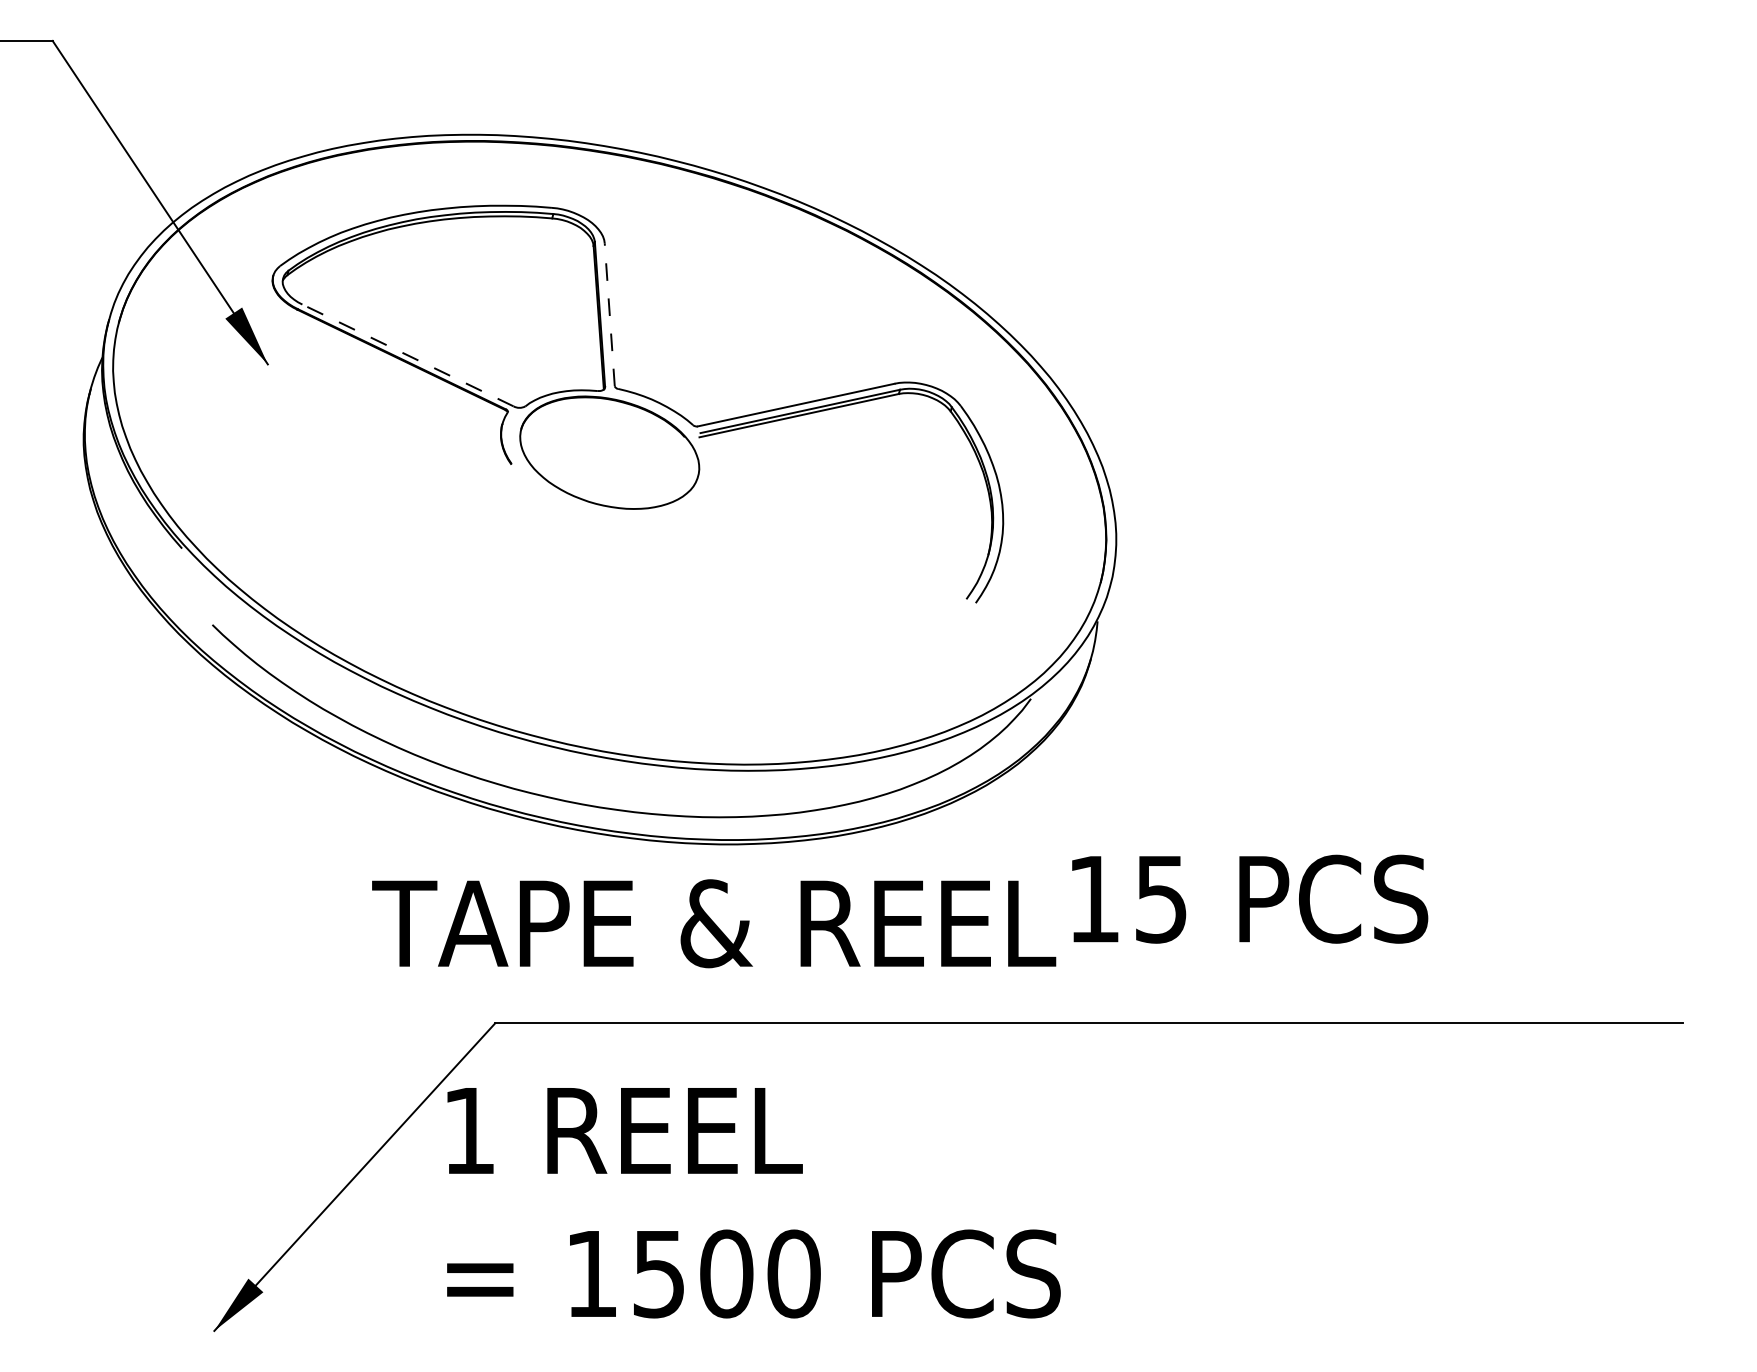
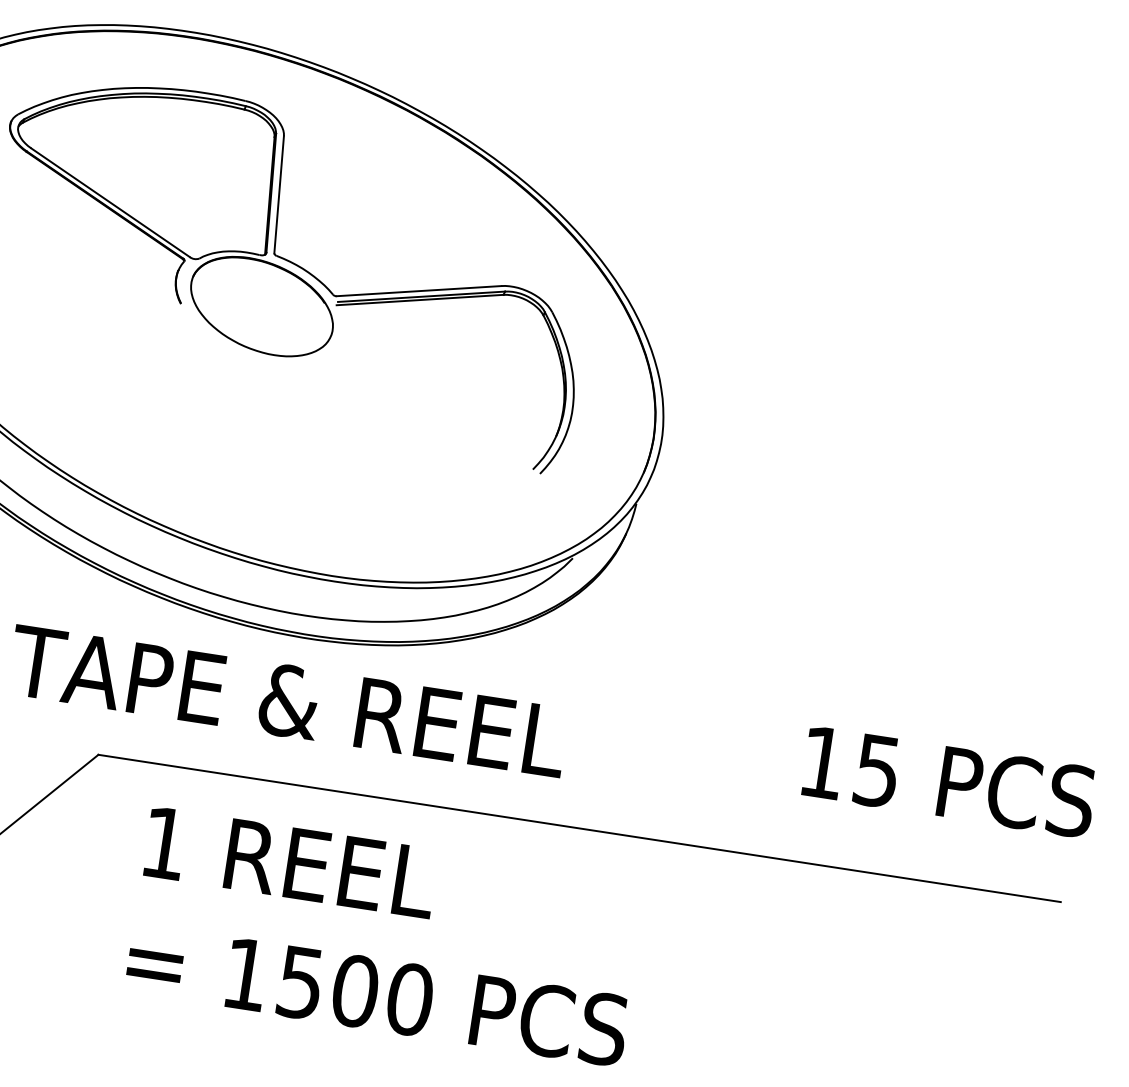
line: (609, 314) -> (278, 194), dashed -> solid
line: (407, 355) -> (110, 202), dashed -> solid
text: (1250, 898) -> (949, 781), moved
text: (753, 1203) -> (385, 937), moved

